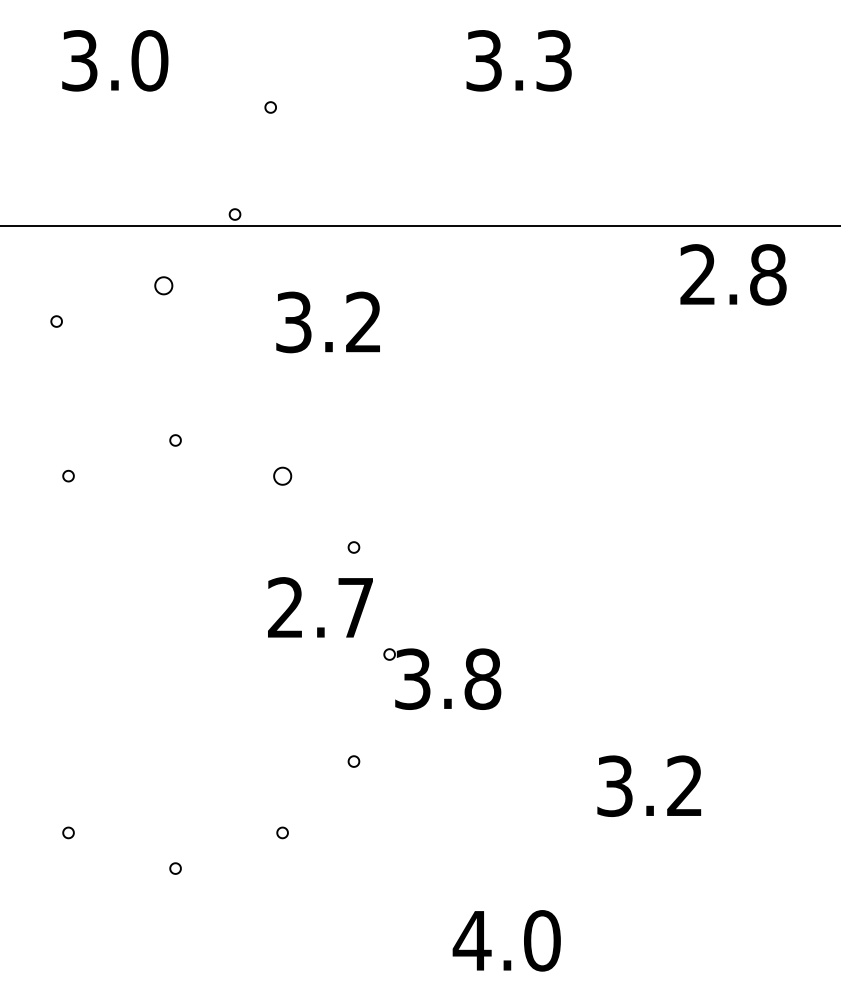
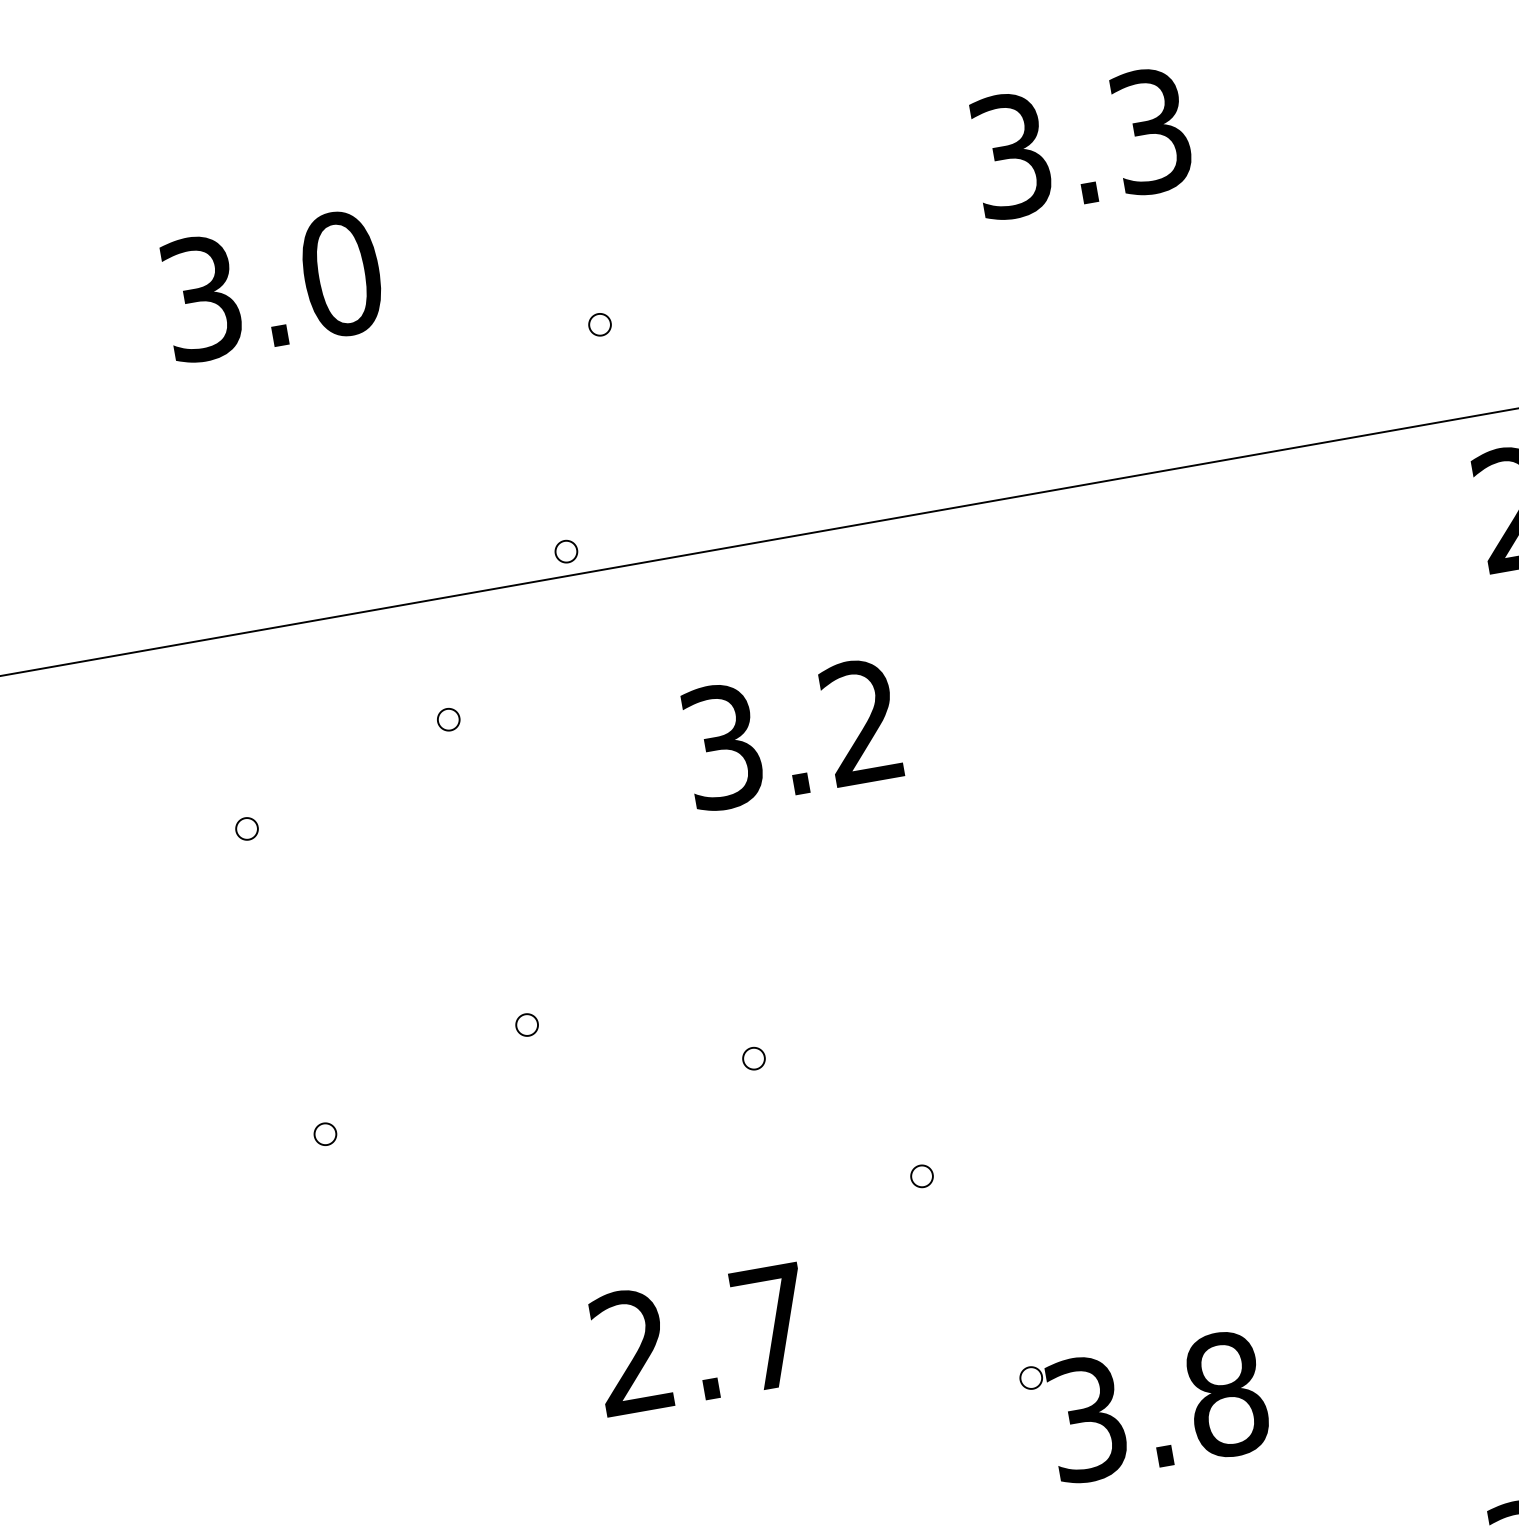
part: (163, 285) -> (448, 719), size x0.62
part: (282, 475) -> (753, 1057), size x0.62
text: (320, 607) -> (702, 1338), moved

